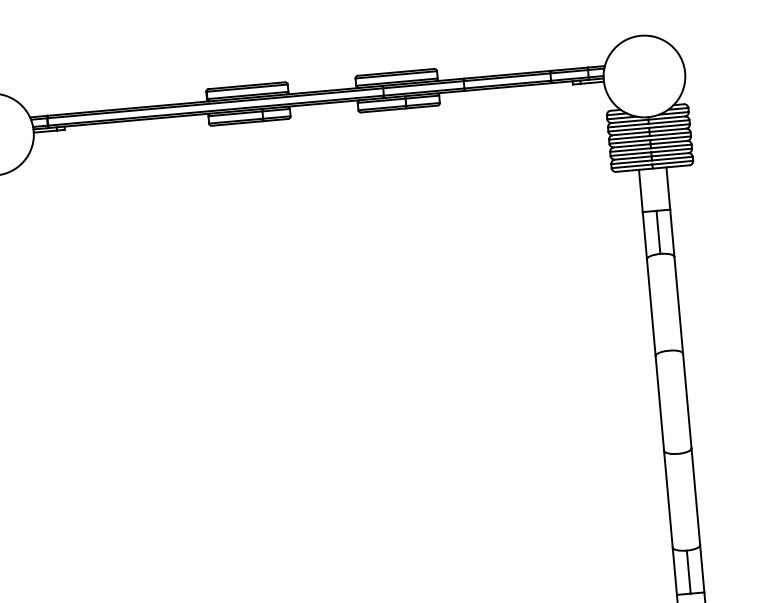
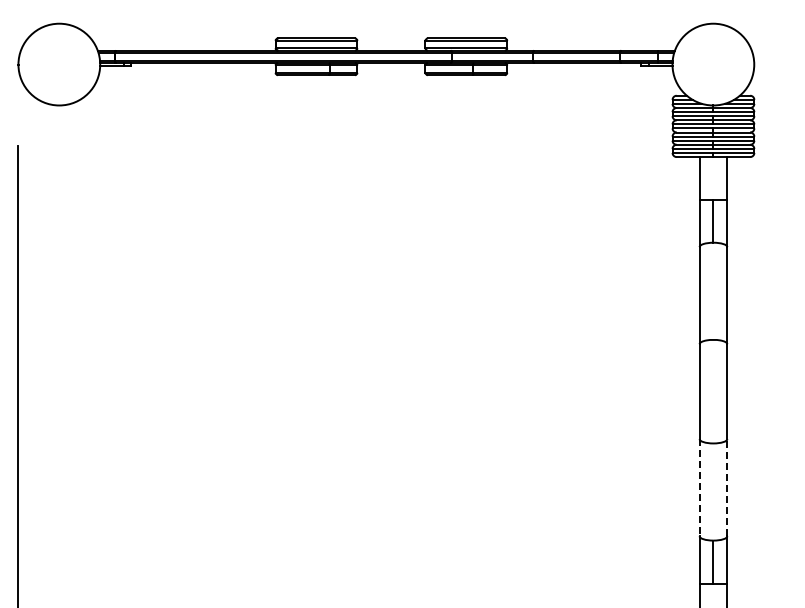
line: (696, 496) -> (727, 487), solid -> dashed
line: (668, 498) -> (699, 487), solid -> dashed

